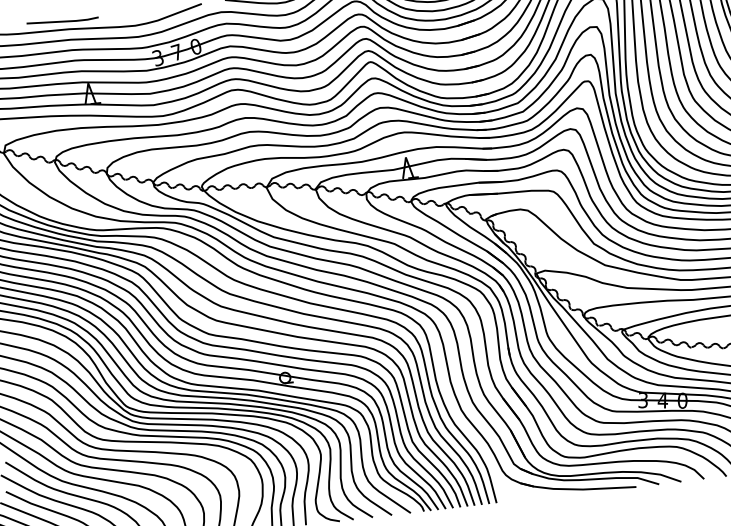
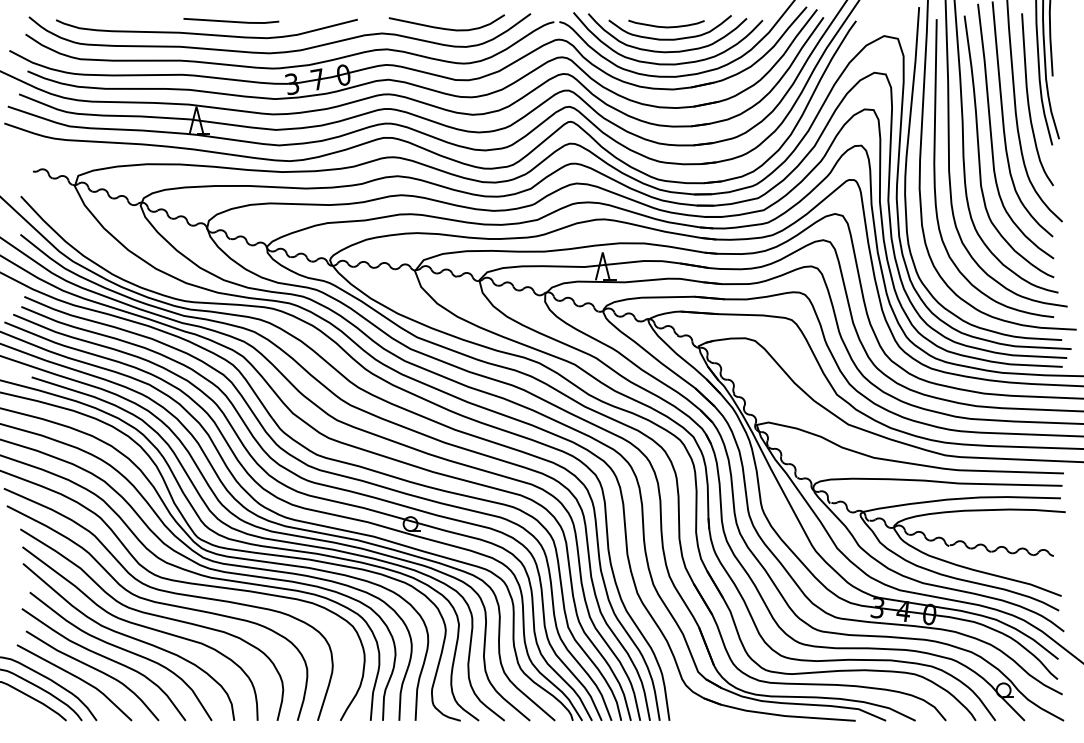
line: (62, 20) -> (231, 20), moved

